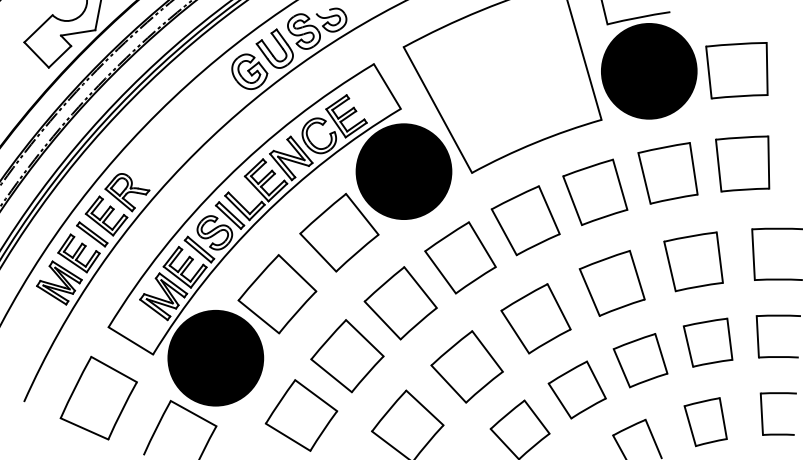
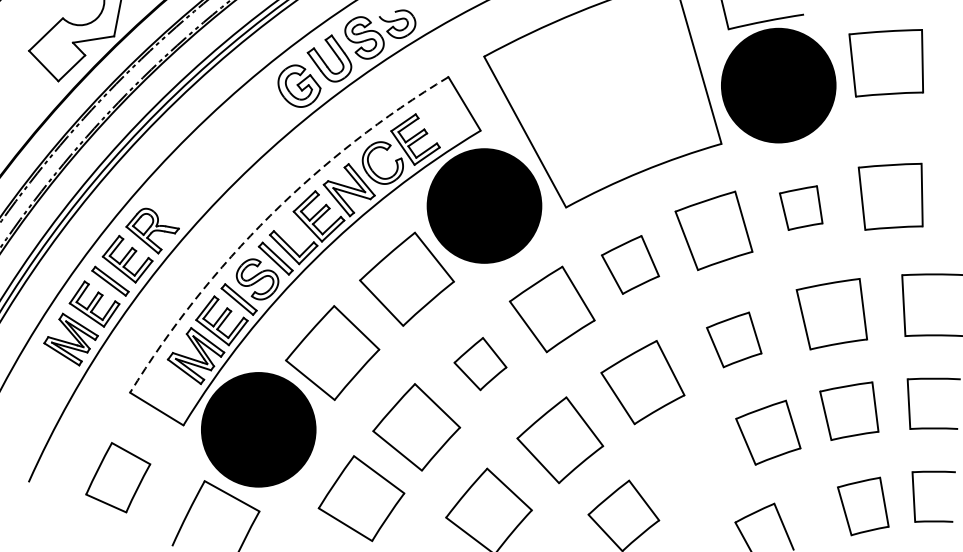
part: (736, 70) -> (885, 63), moved
part: (667, 173) -> (800, 208), size x0.6
arc: (225, 179) -> (270, 215), solid -> dashed
part: (525, 220) -> (630, 264), size x0.7
part: (611, 282) -> (733, 338), size x0.7
part: (400, 303) -> (480, 364), size x0.6
part: (576, 389) -> (691, 467), removed
part: (98, 397) -> (117, 476), size x0.7
part: (705, 422) -> (863, 506), moved

